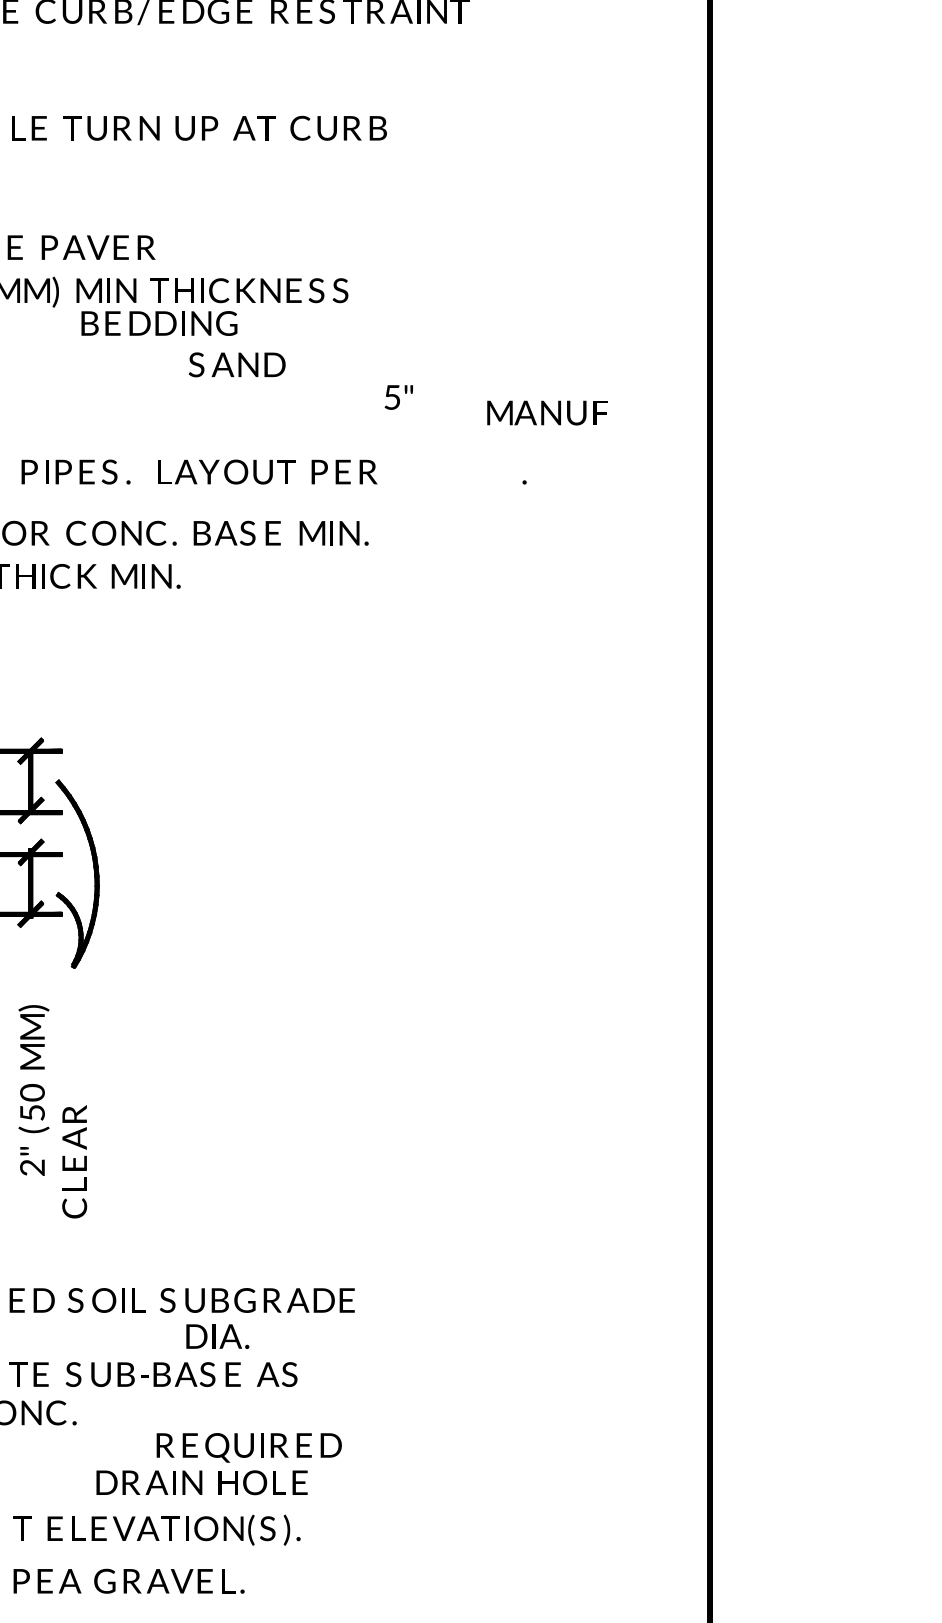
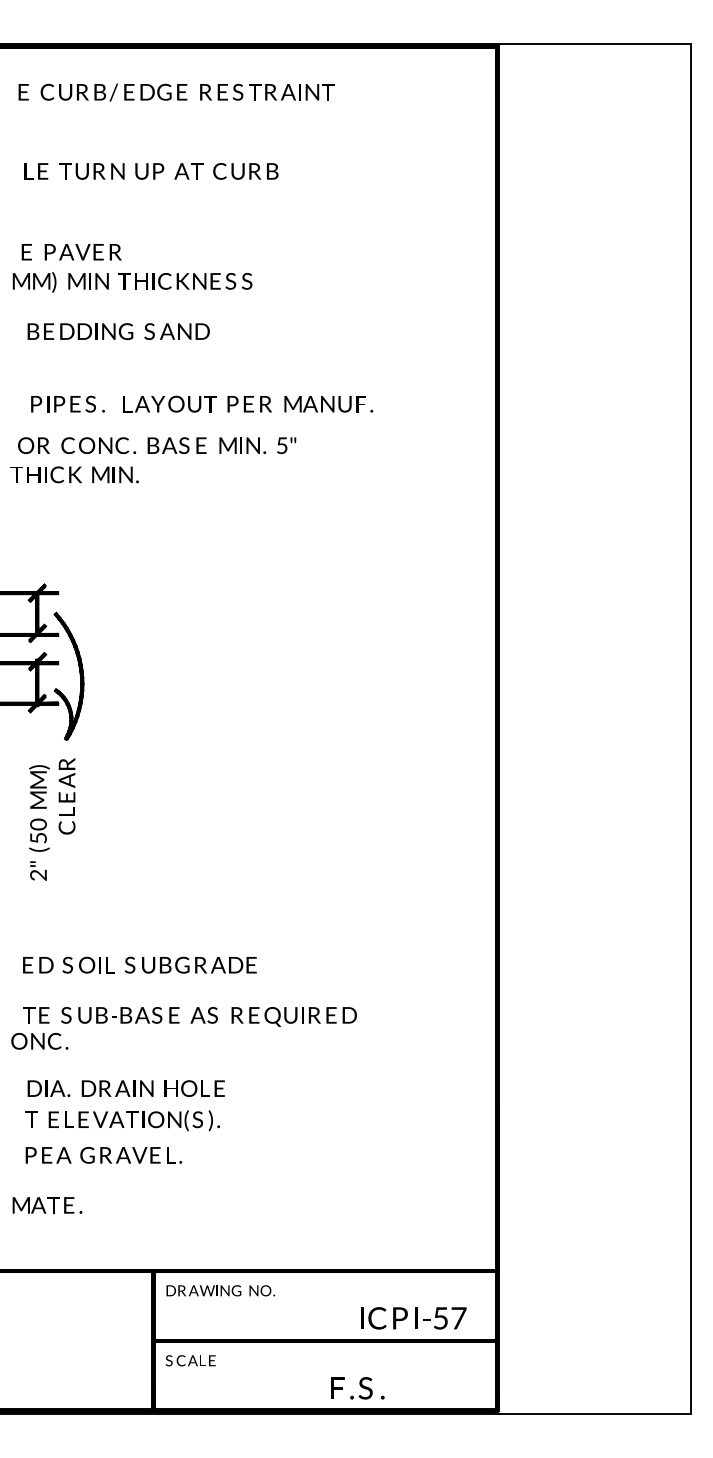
text: (159, 323) -> (80, 331), moved
text: (398, 397) -> (286, 445), moved
text: (546, 413) -> (324, 404), moved
text: (73, 1162) -> (66, 796), moved
text: (217, 1336) -> (48, 1088), moved
text: (248, 1447) -> (293, 1016), moved

